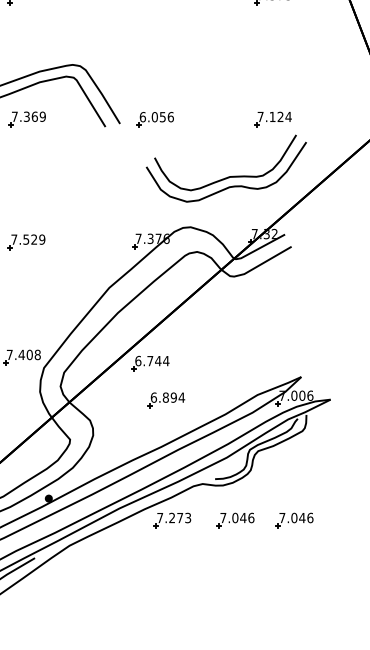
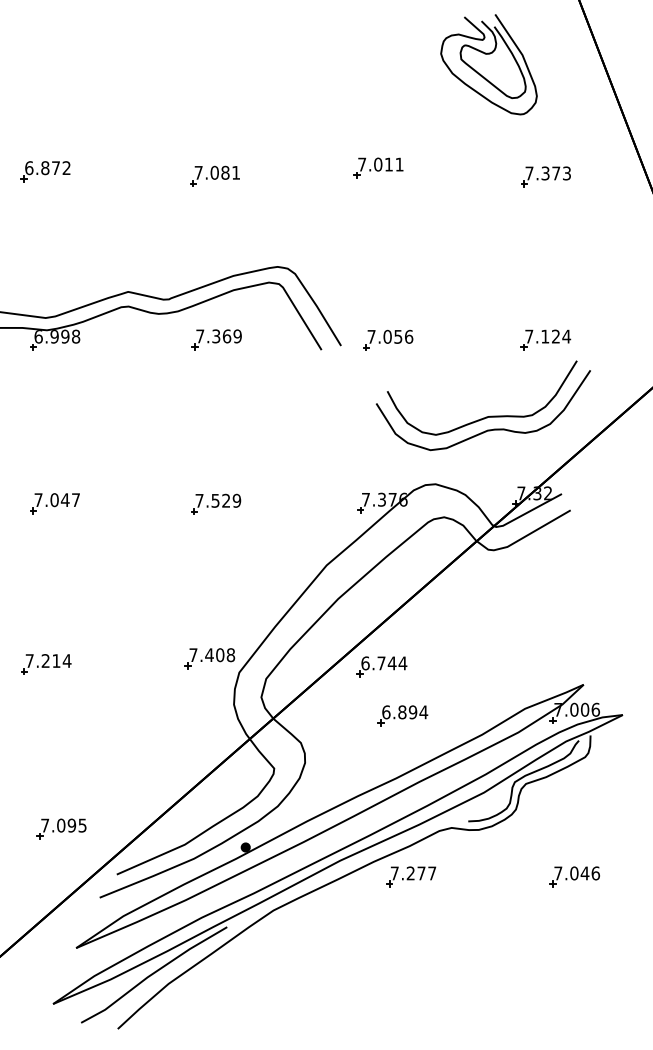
text: (142, 116) -> (371, 336), 6.056 -> 7.056
text: (188, 518) -> (432, 873), 7.273 -> 7.277
part: (235, 520) -> (495, 876), removed

